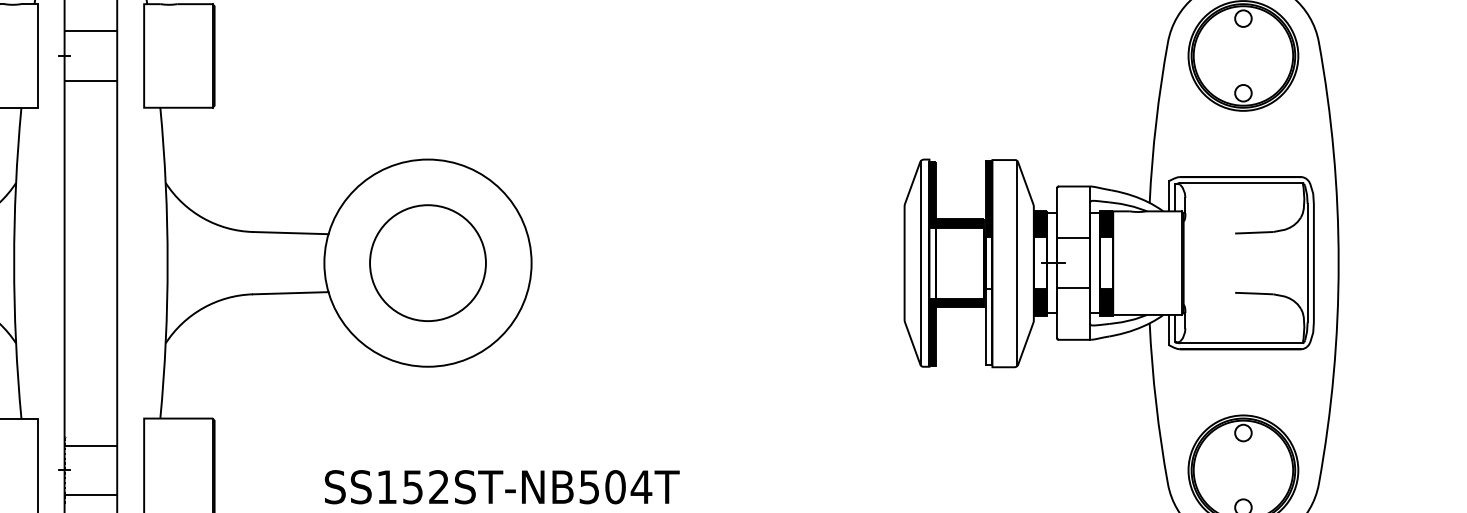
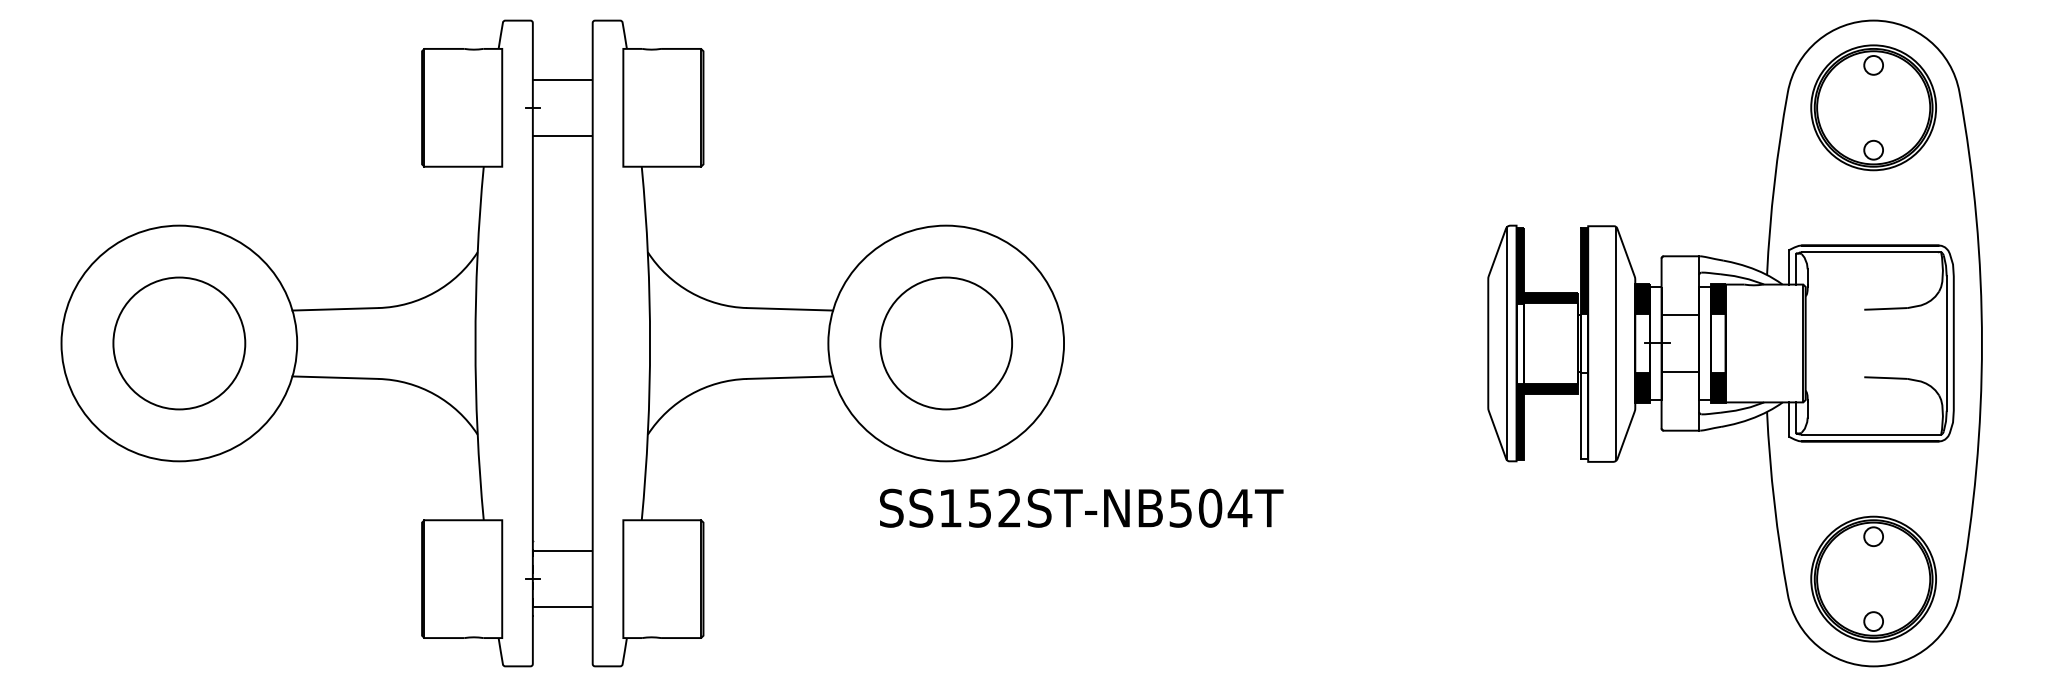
text: (502, 486) -> (1081, 507), moved

